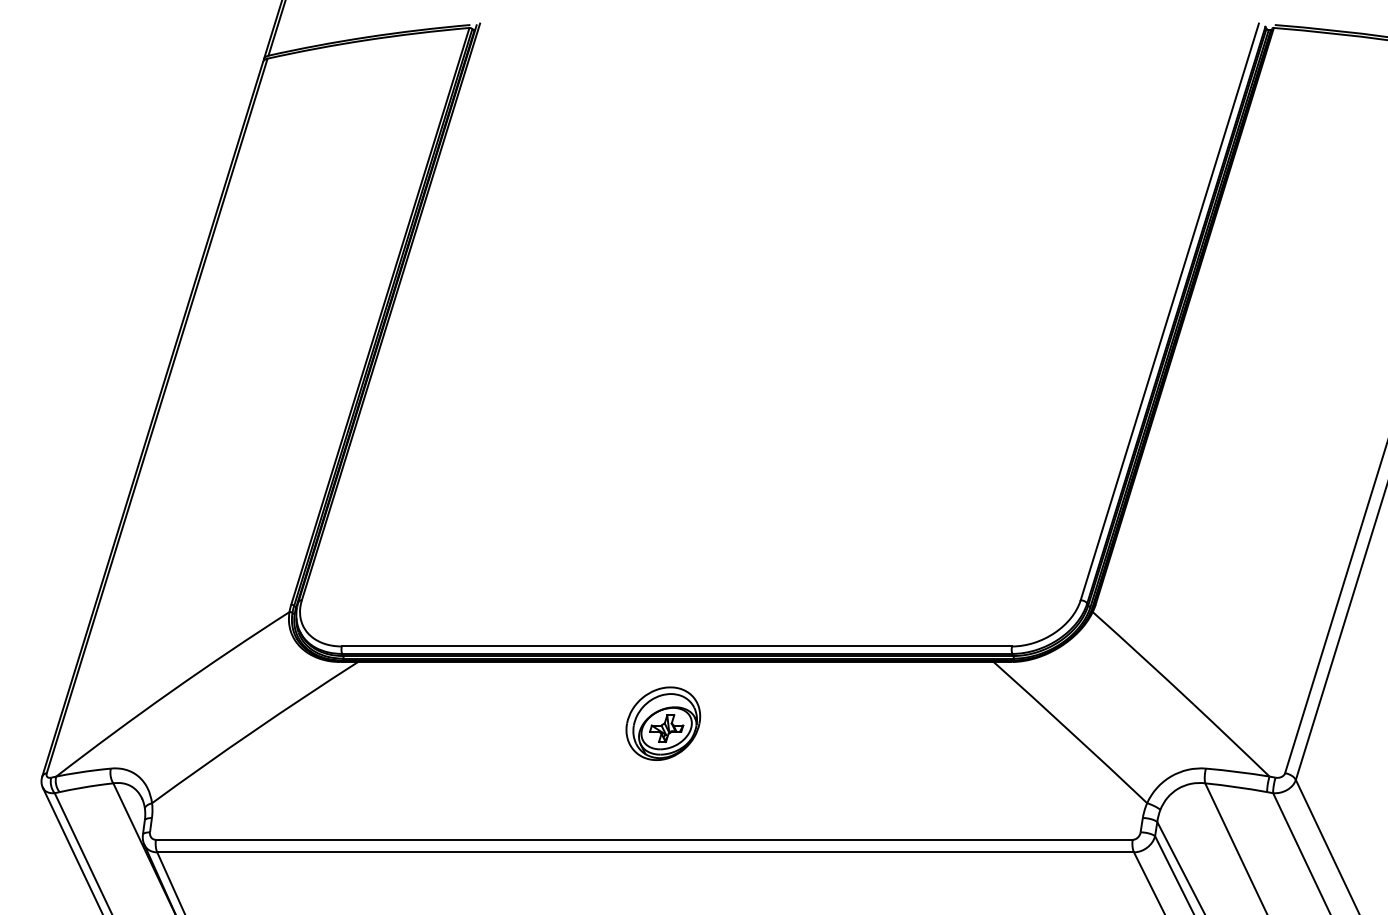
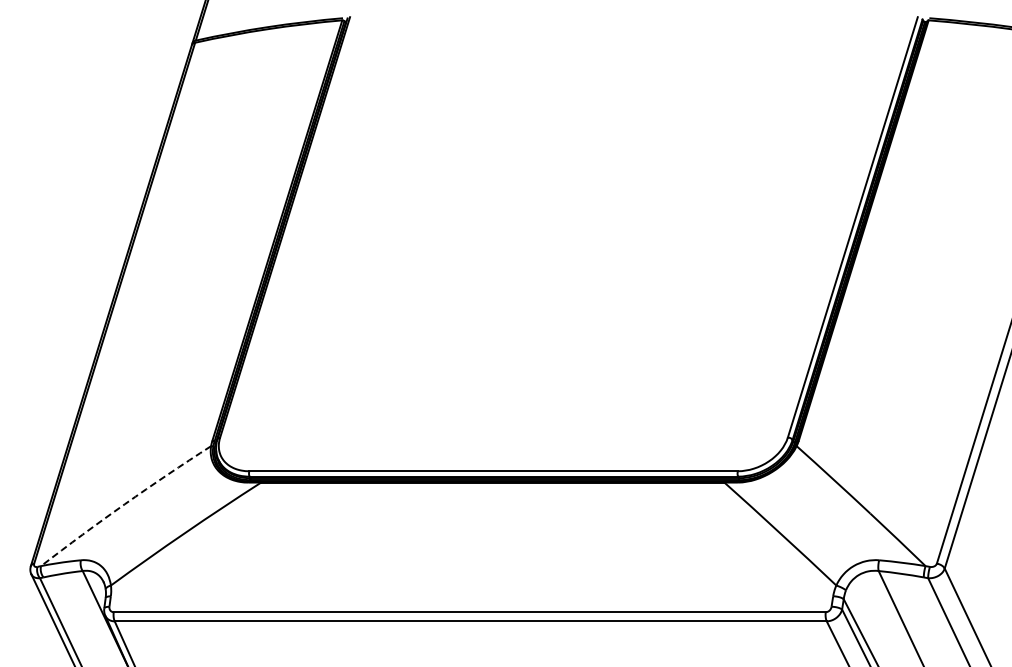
arc: (170, 692) -> (124, 504), solid -> dashed
part: (663, 723) -> (483, 527), removed

